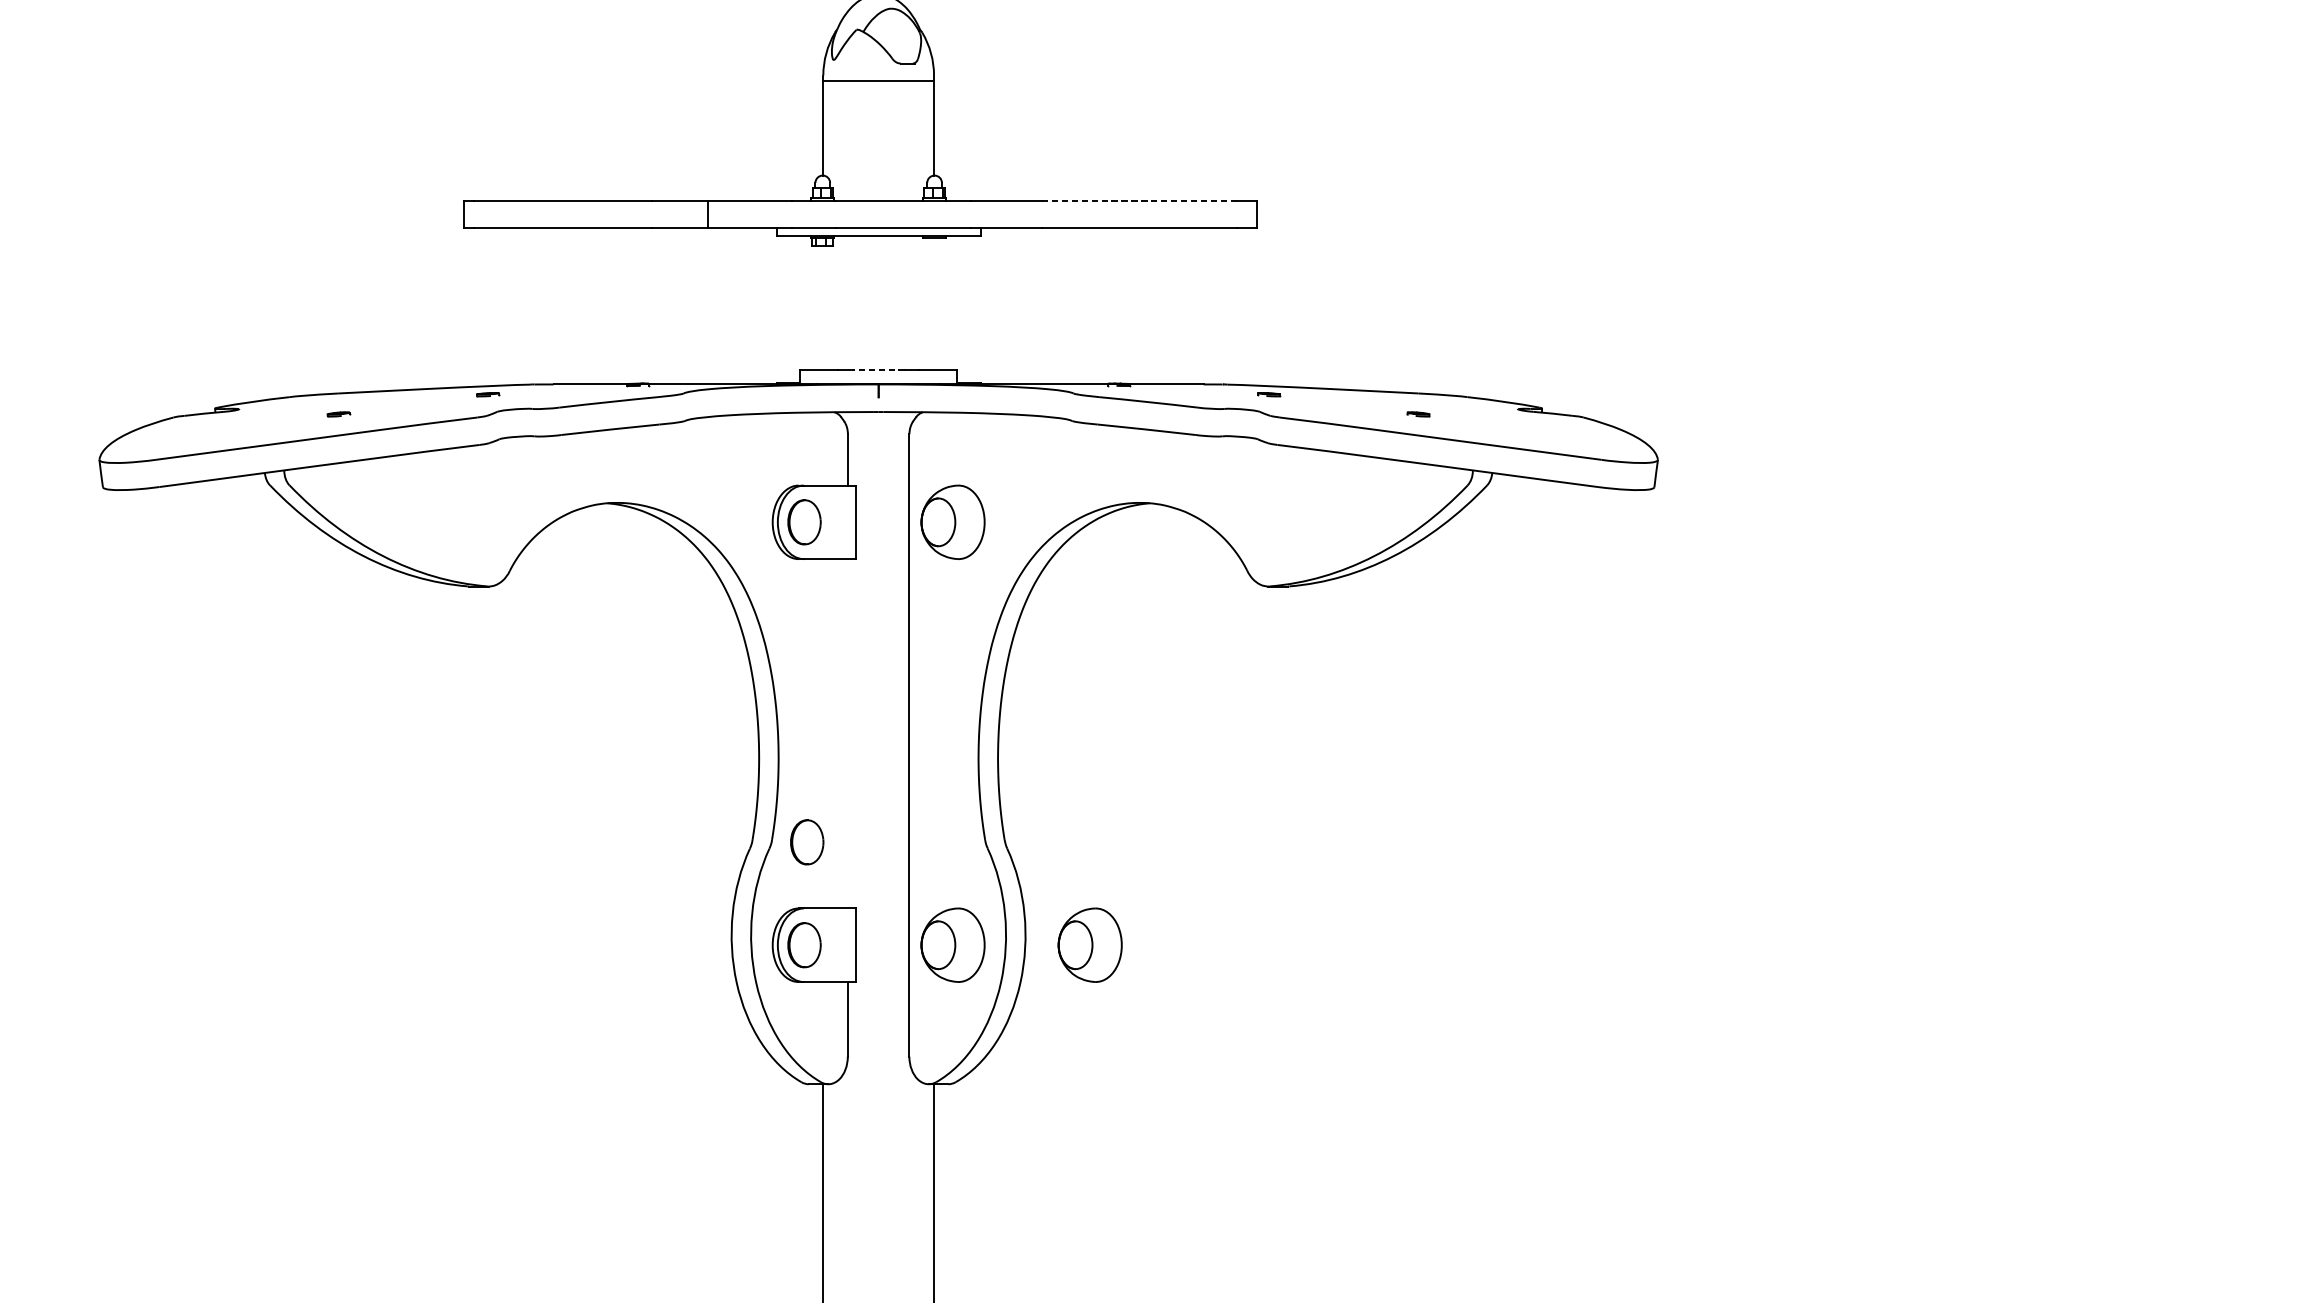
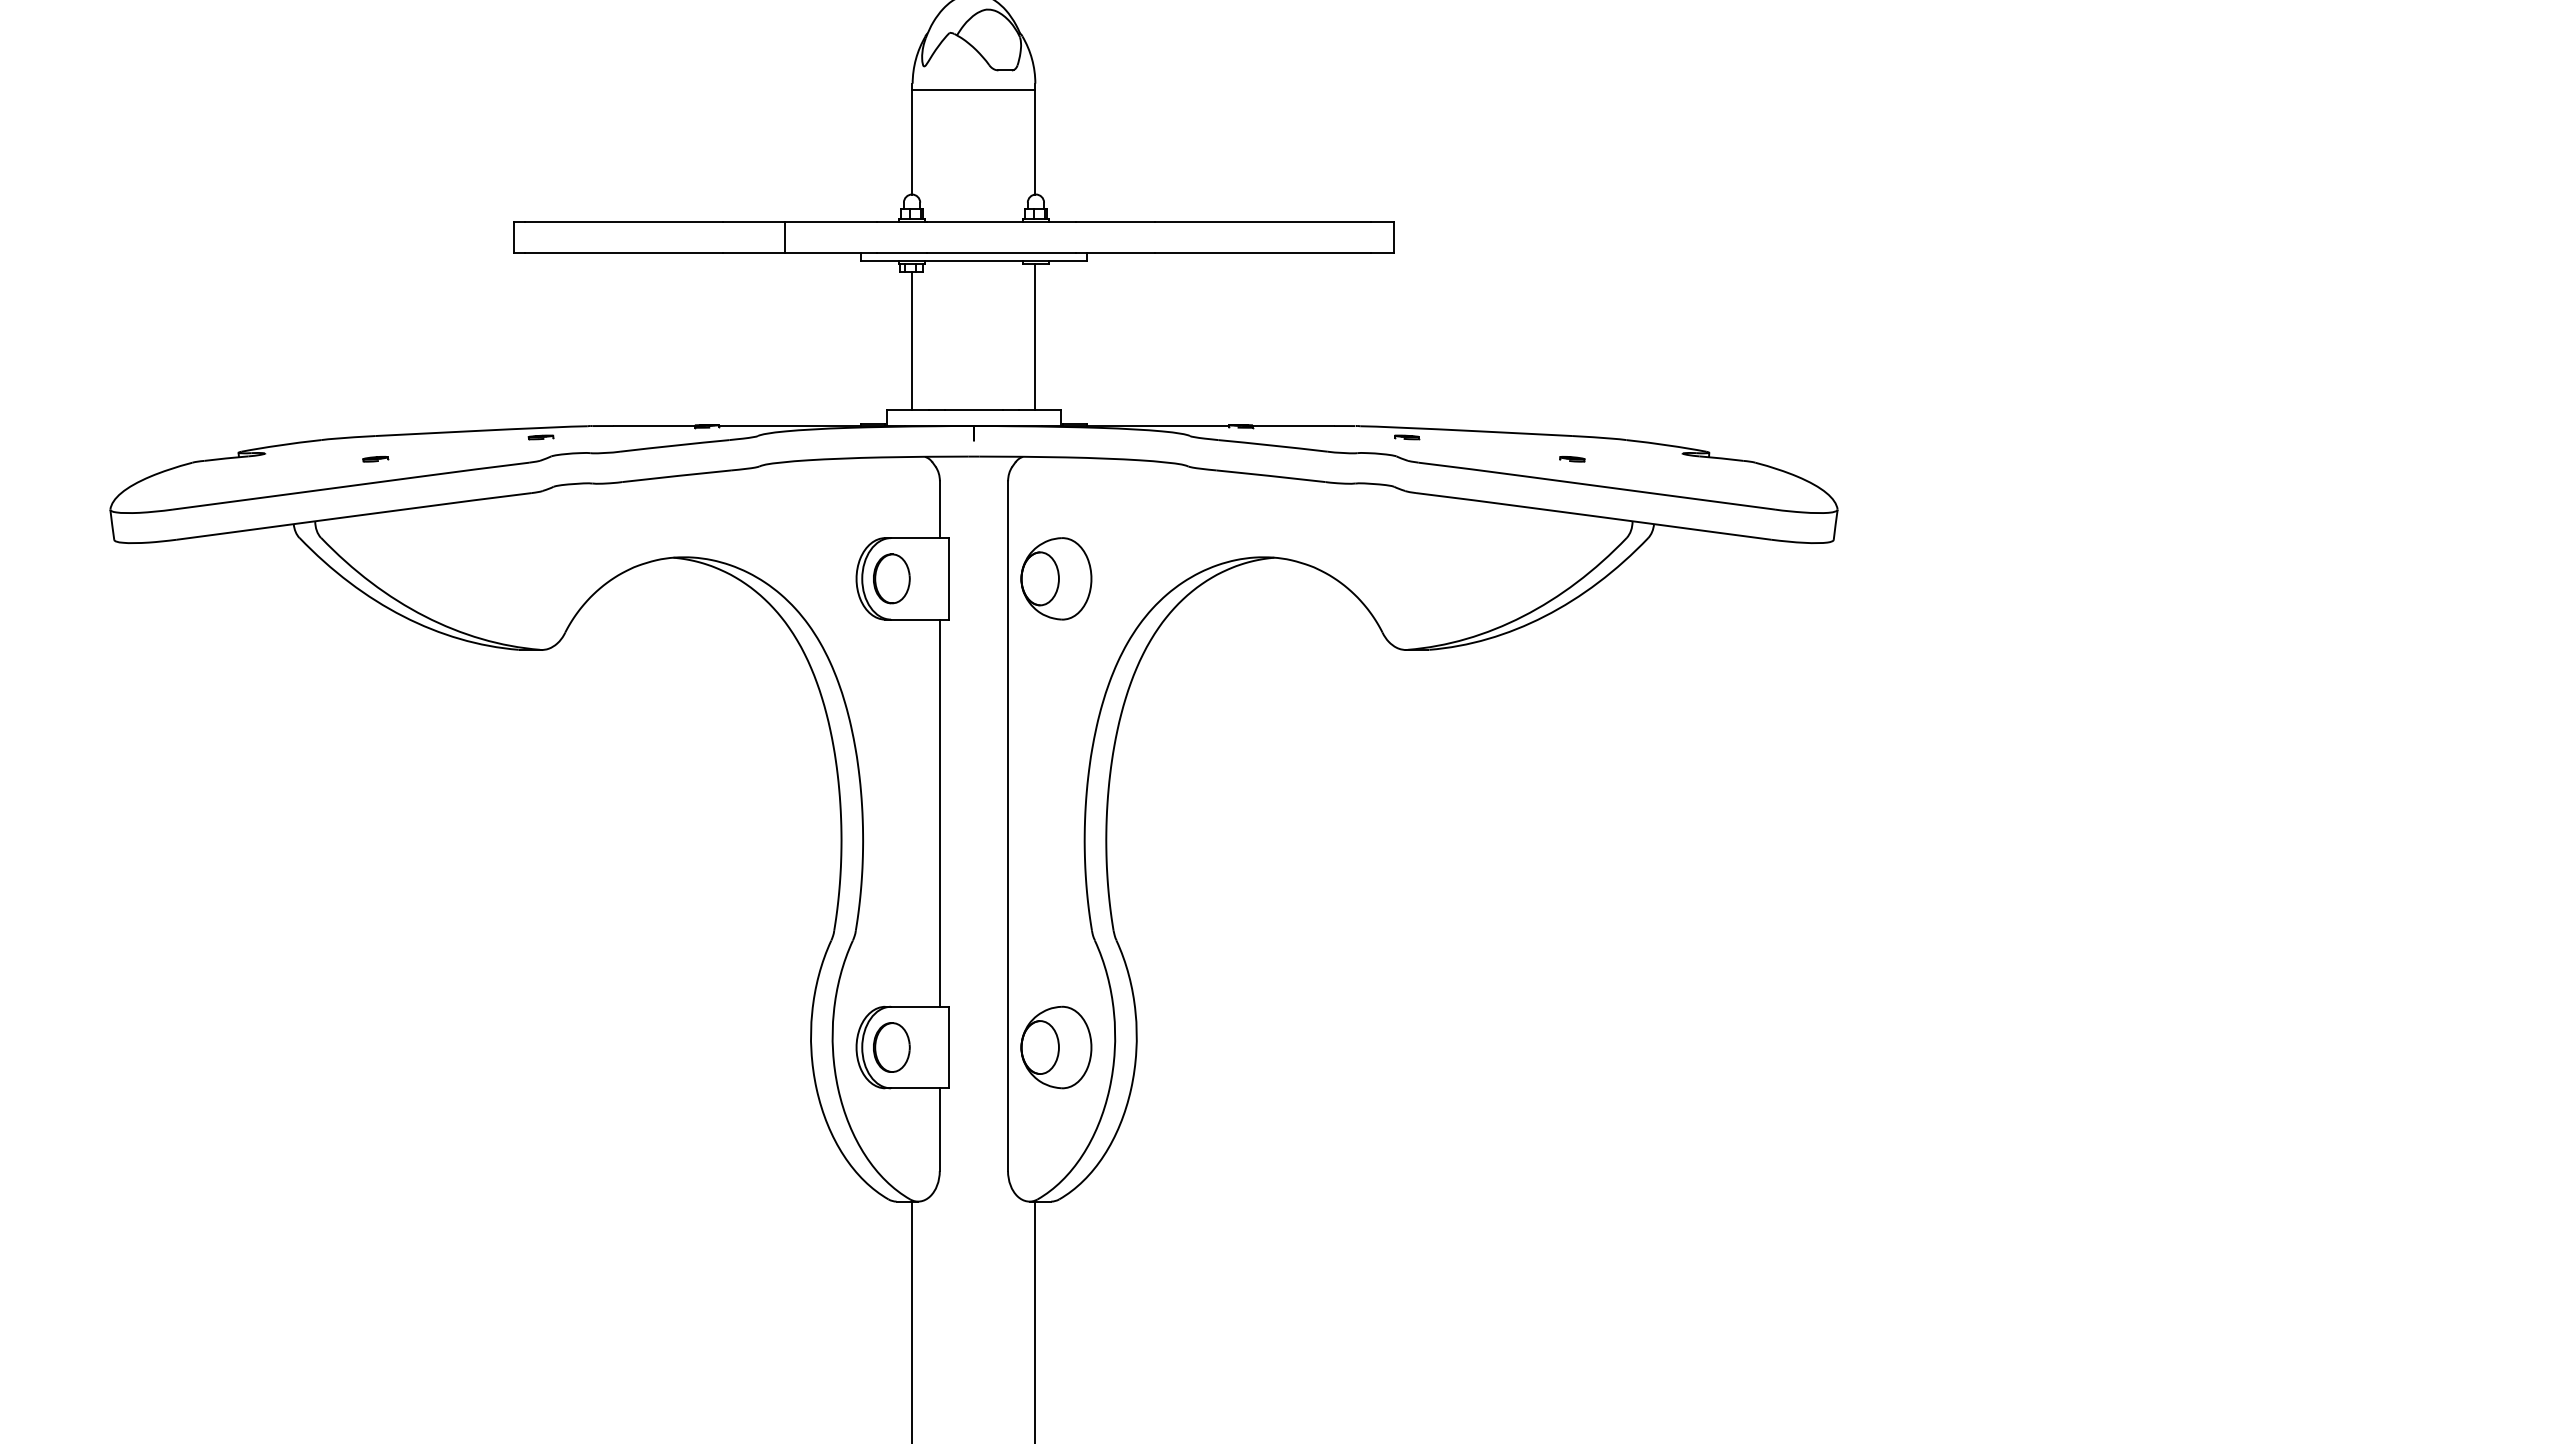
line: (1138, 200) -> (1262, 222), dashed -> solid
line: (934, 303) -> (1035, 336), added
line: (823, 307) -> (912, 340), added
line: (879, 369) -> (974, 409), dashed -> solid
line: (847, 733) -> (939, 812), added
part: (806, 842) -> (894, 933), removed
part: (1090, 945) -> (1208, 1047), removed

